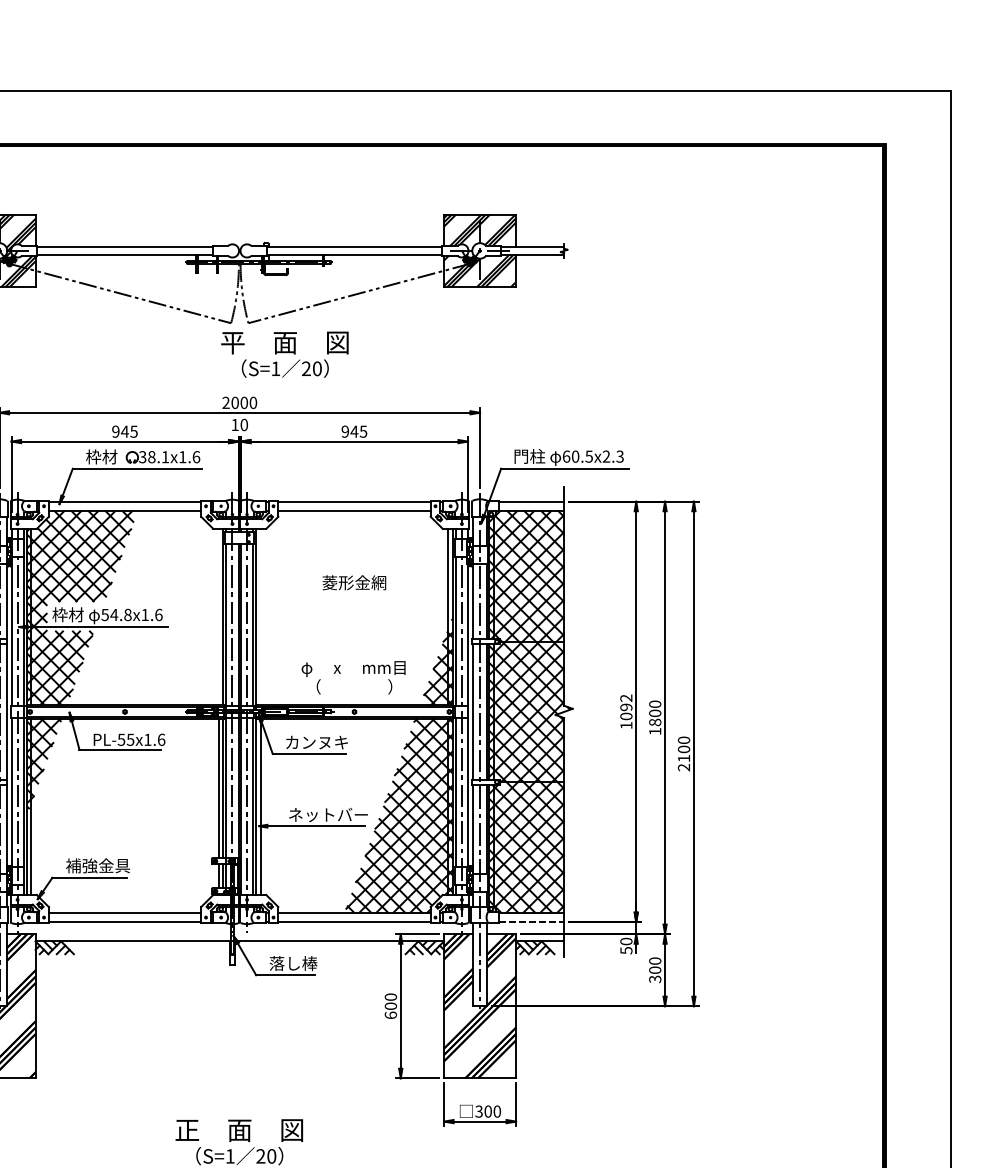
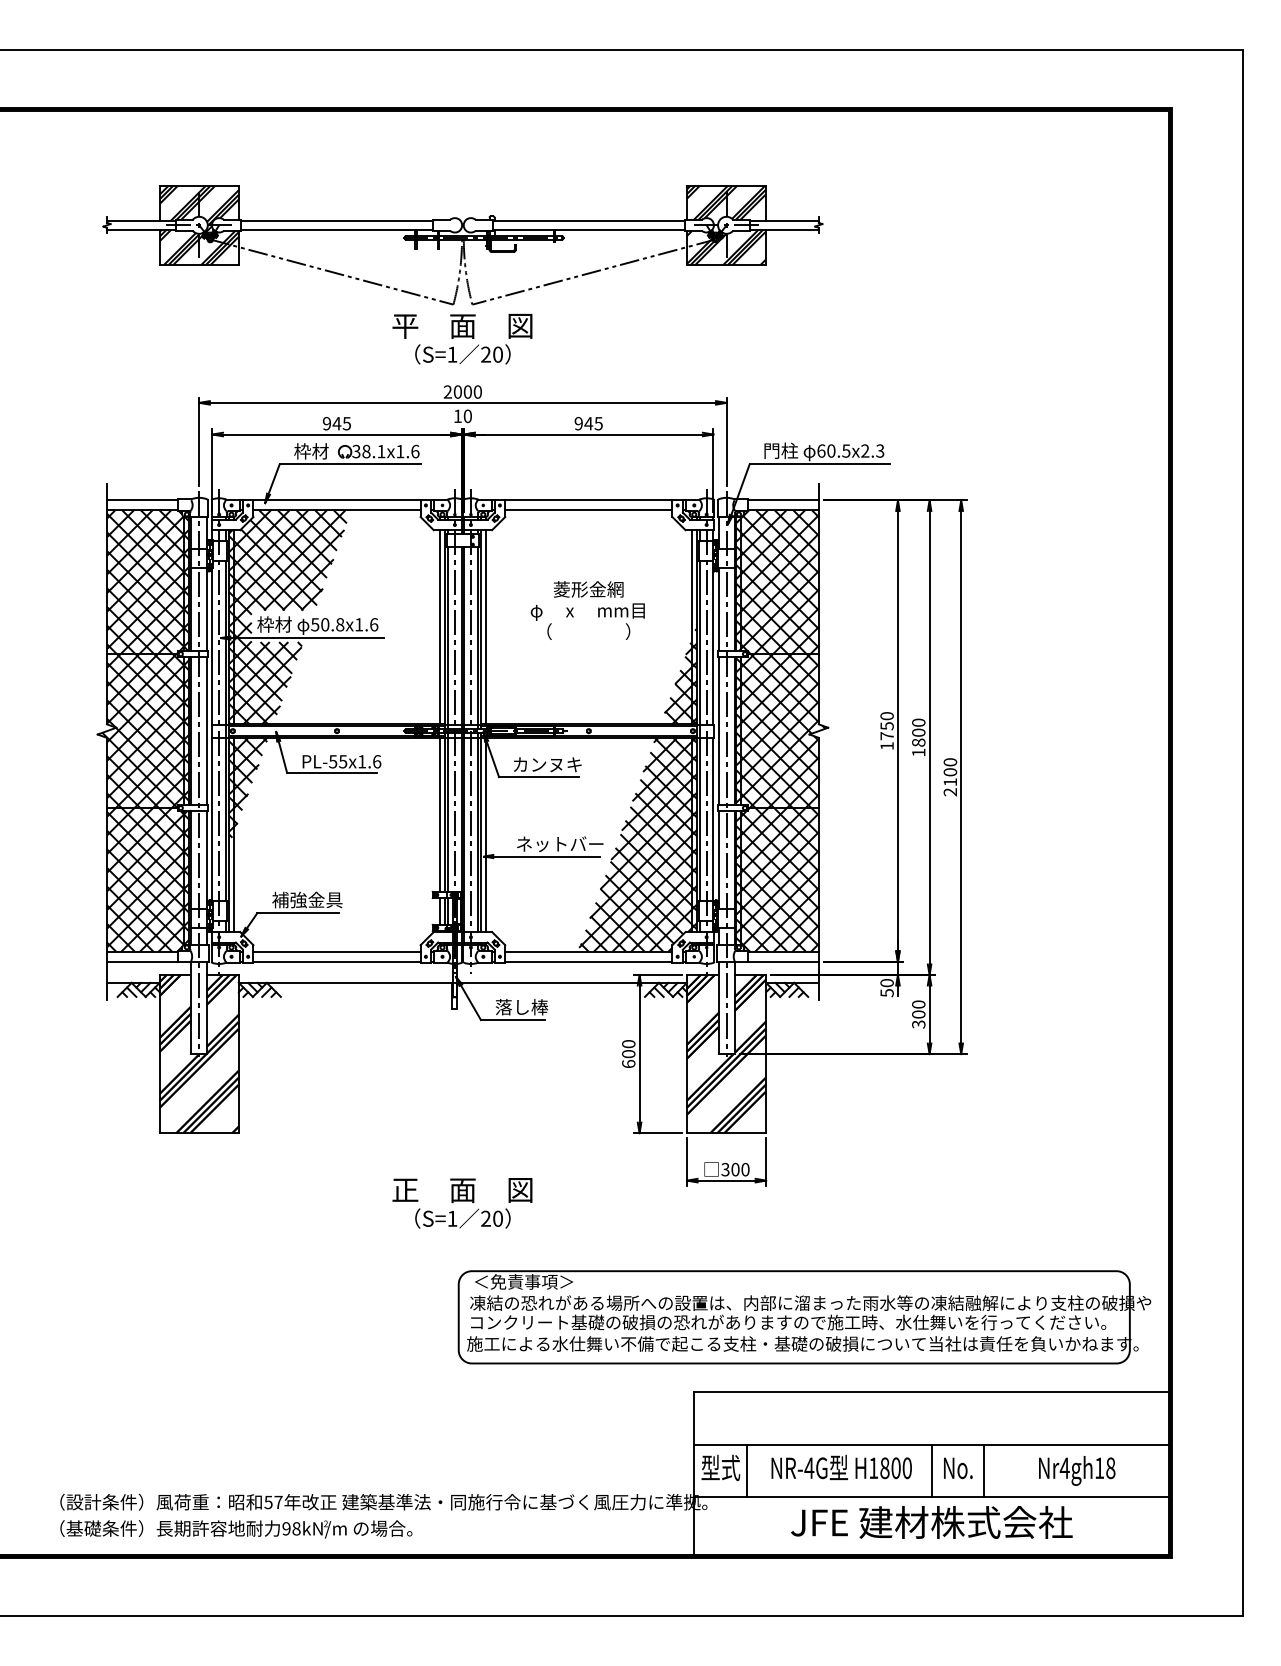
text: (284, 354) -> (462, 339), moved
text: (113, 614) -> (324, 624), 54.8x1.6 -> 50.8x1.6
line: (219, 616) -> (440, 626), added
line: (260, 616) -> (485, 626), added
text: (353, 677) -> (587, 621), moved
text: (625, 707) -> (886, 726), 1092 -> 1750
line: (531, 921) -> (783, 961), dashed -> solid

